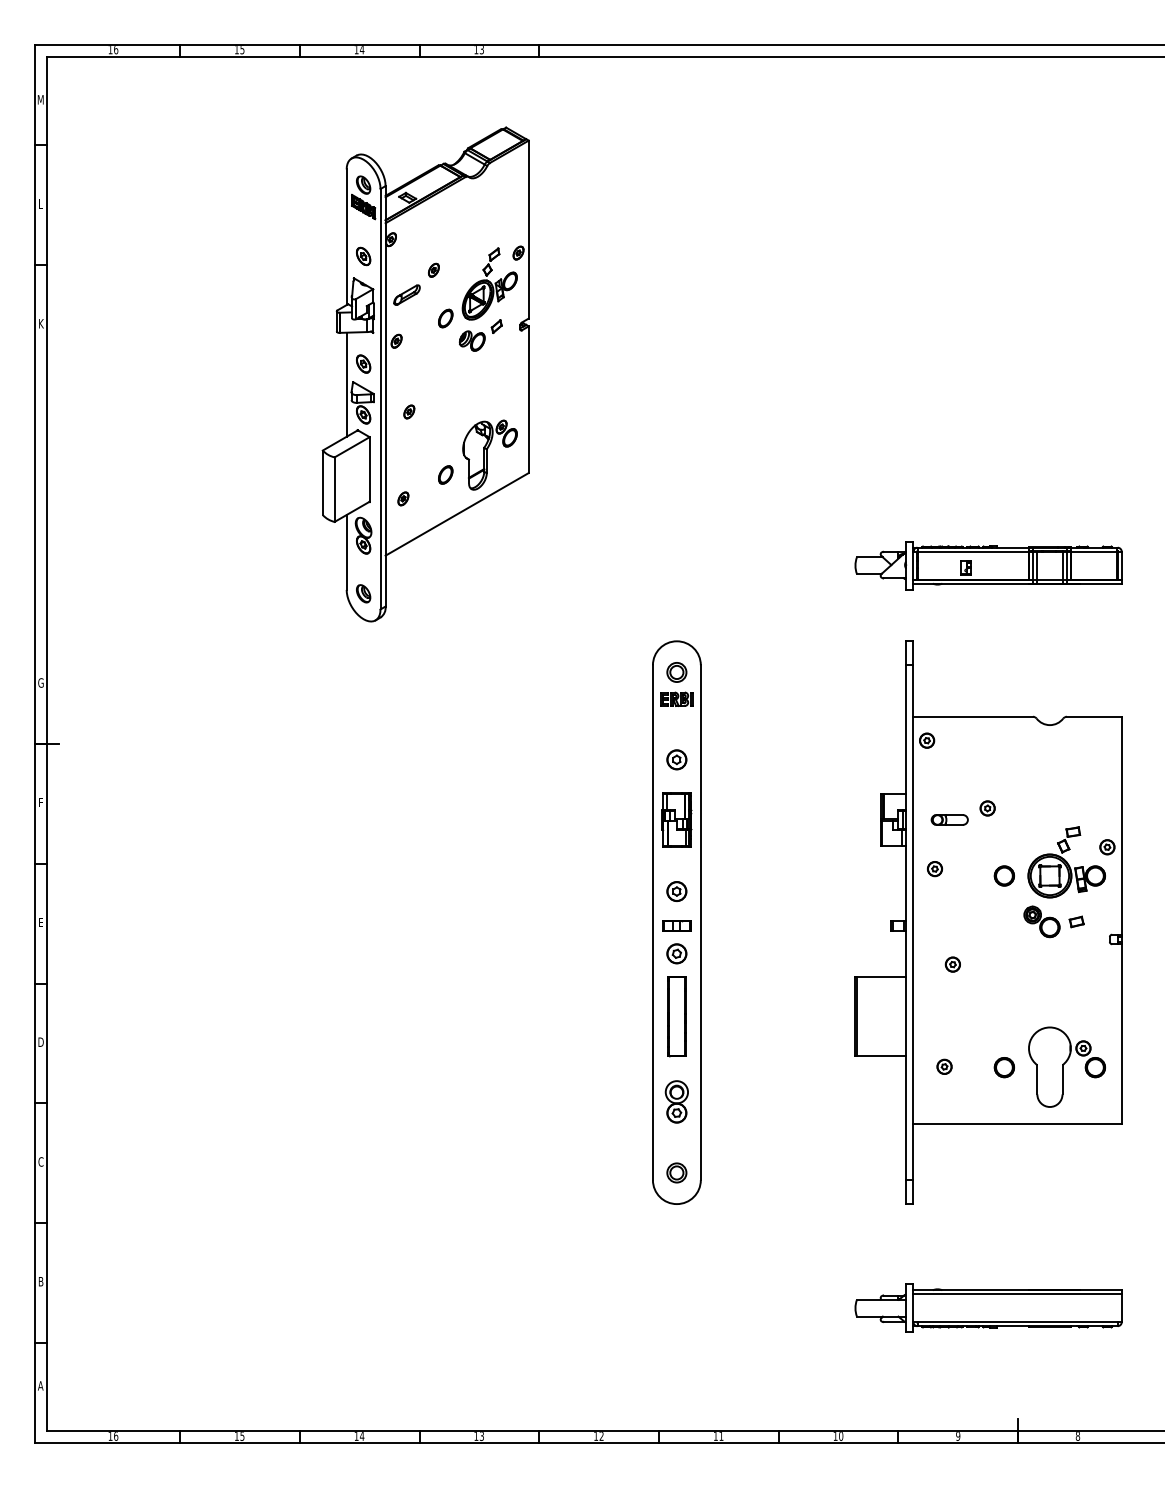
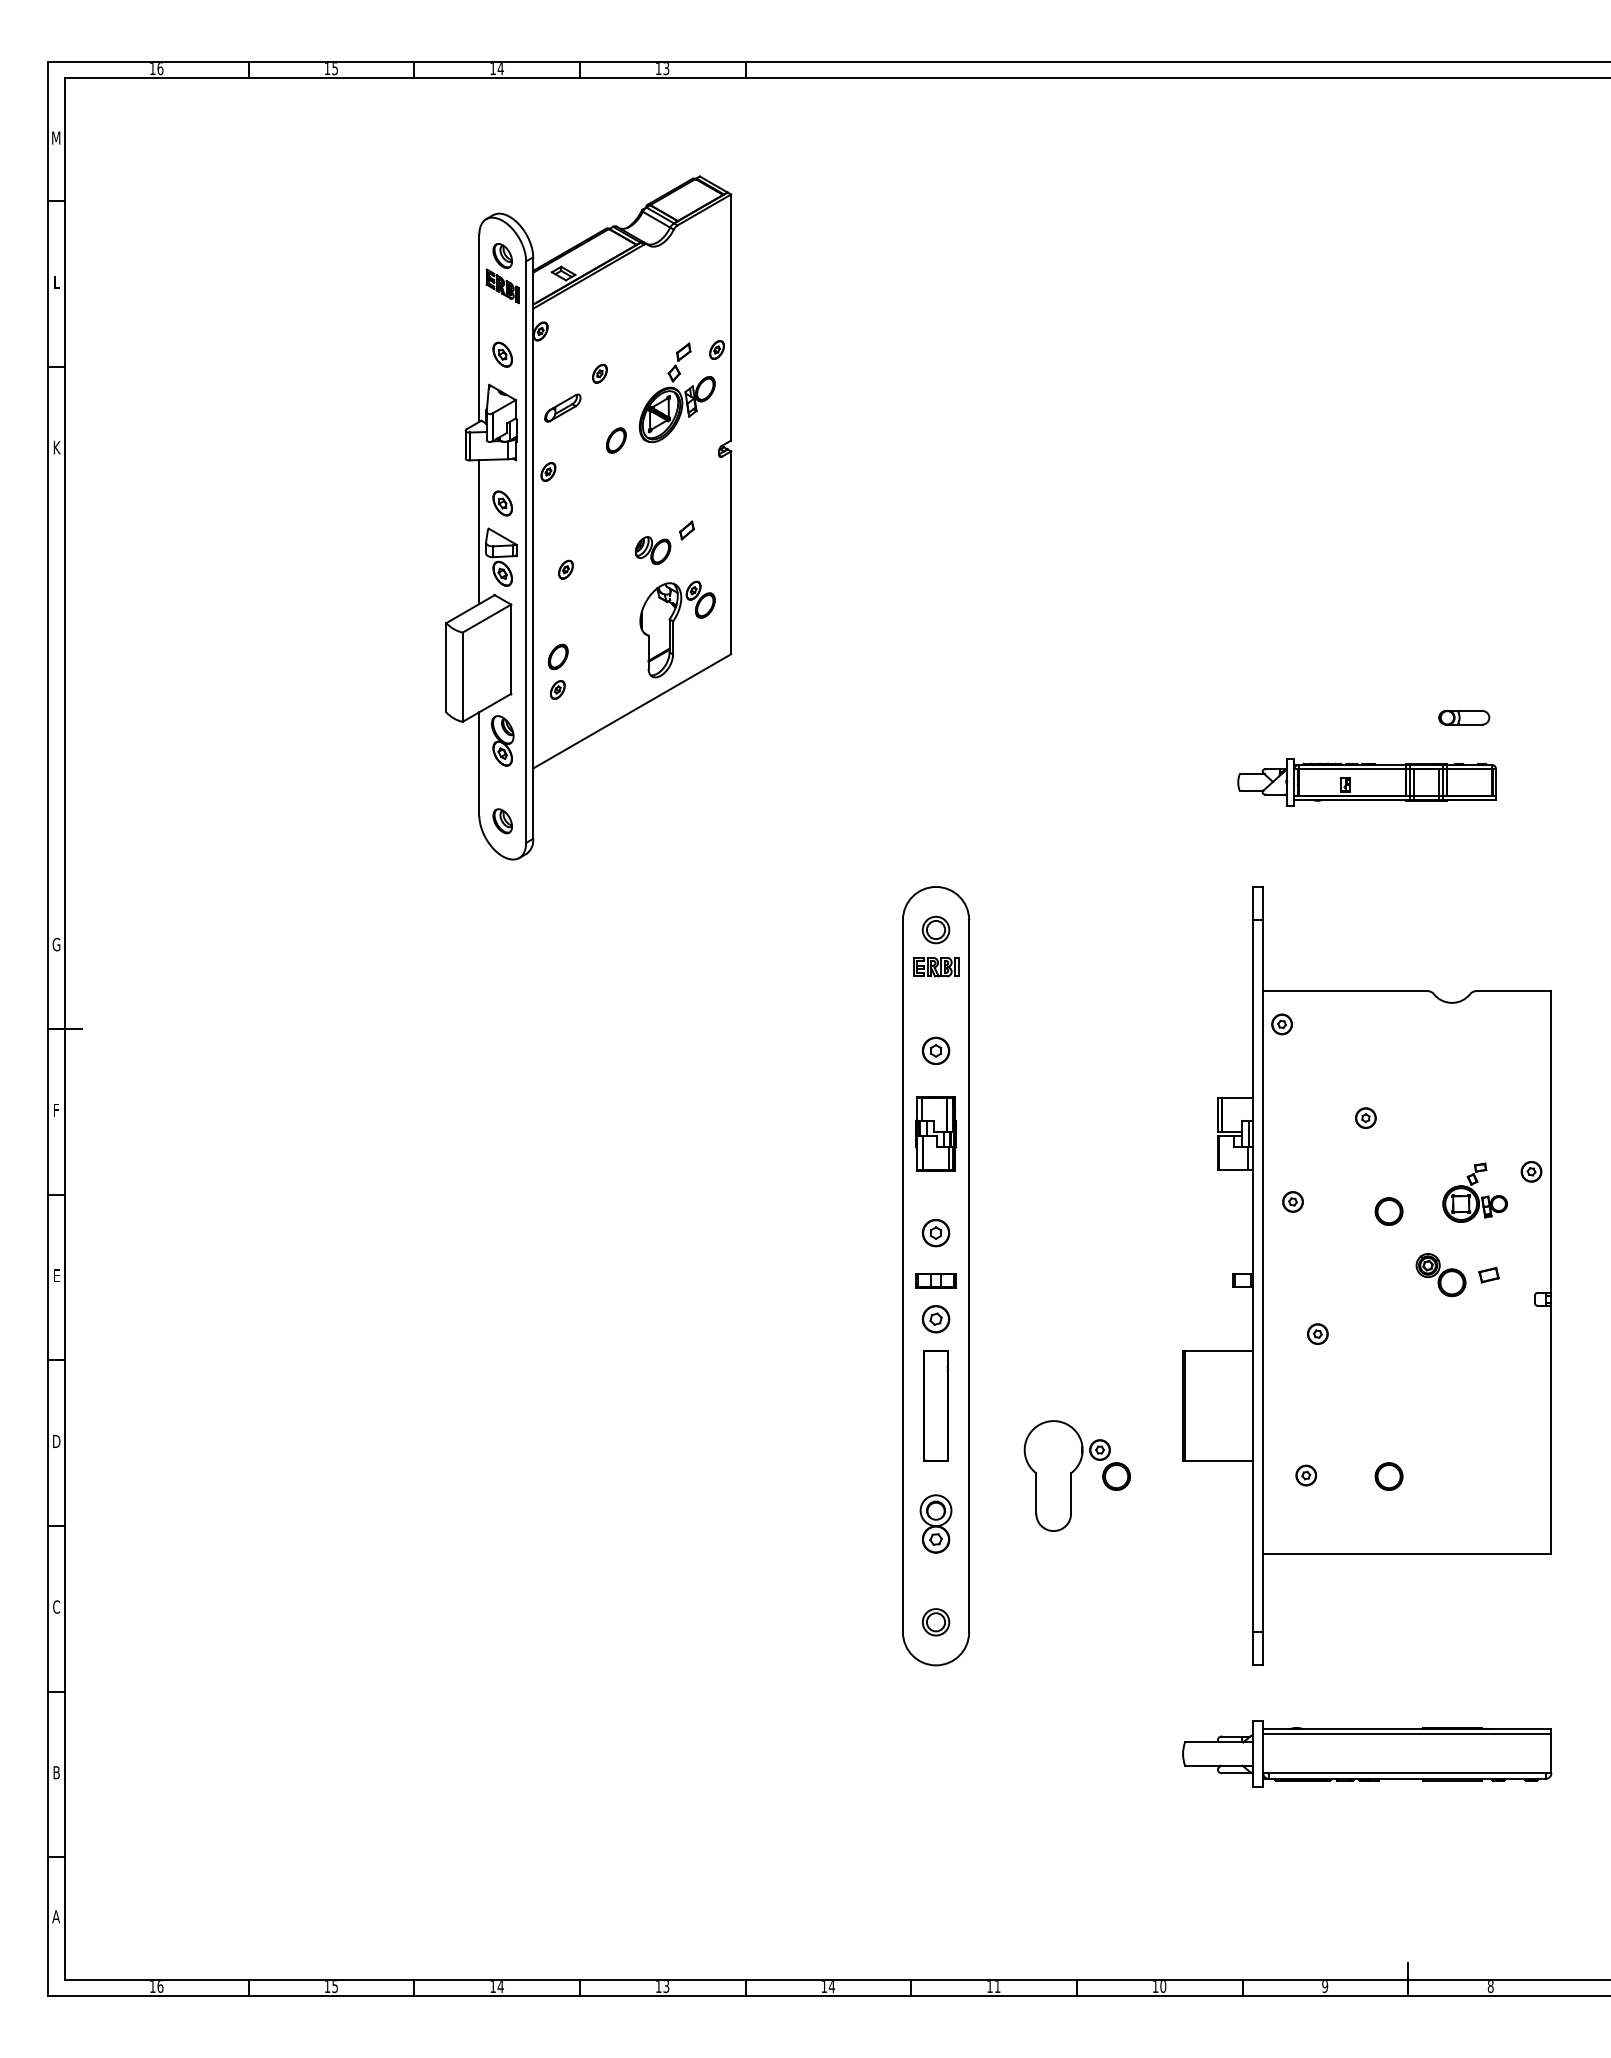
part: (480, 335) -> (664, 542), moved
part: (445, 474) -> (557, 656), moved
part: (988, 565) -> (1367, 782), size x0.7
part: (949, 819) -> (1463, 717), moved
part: (1066, 862) -> (1474, 1192), size x0.6
part: (1066, 1066) -> (1076, 1475), moved
part: (988, 1307) -> (1367, 1753), moved
text: (601, 1436) -> (831, 1986), 12 -> 14

